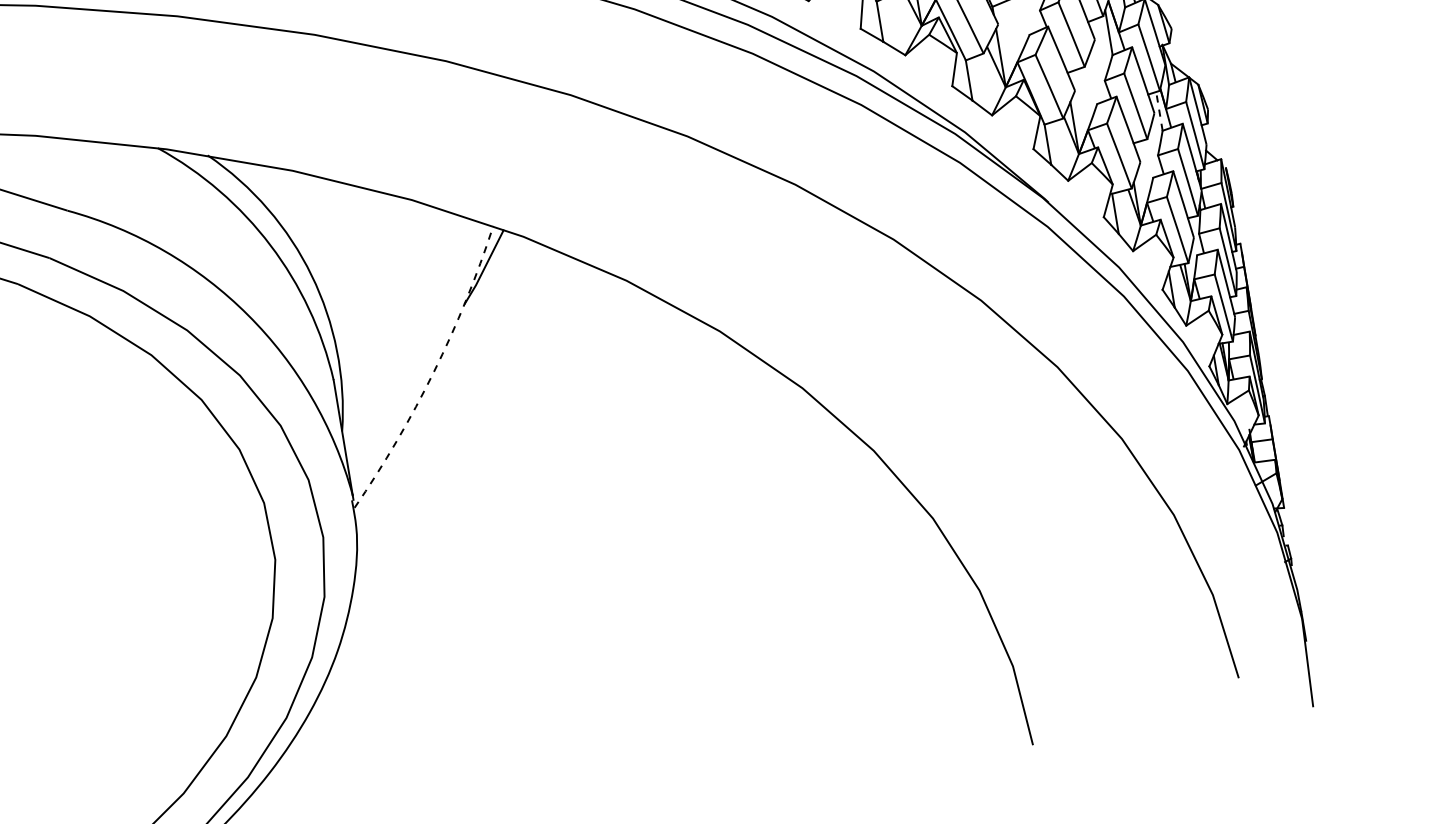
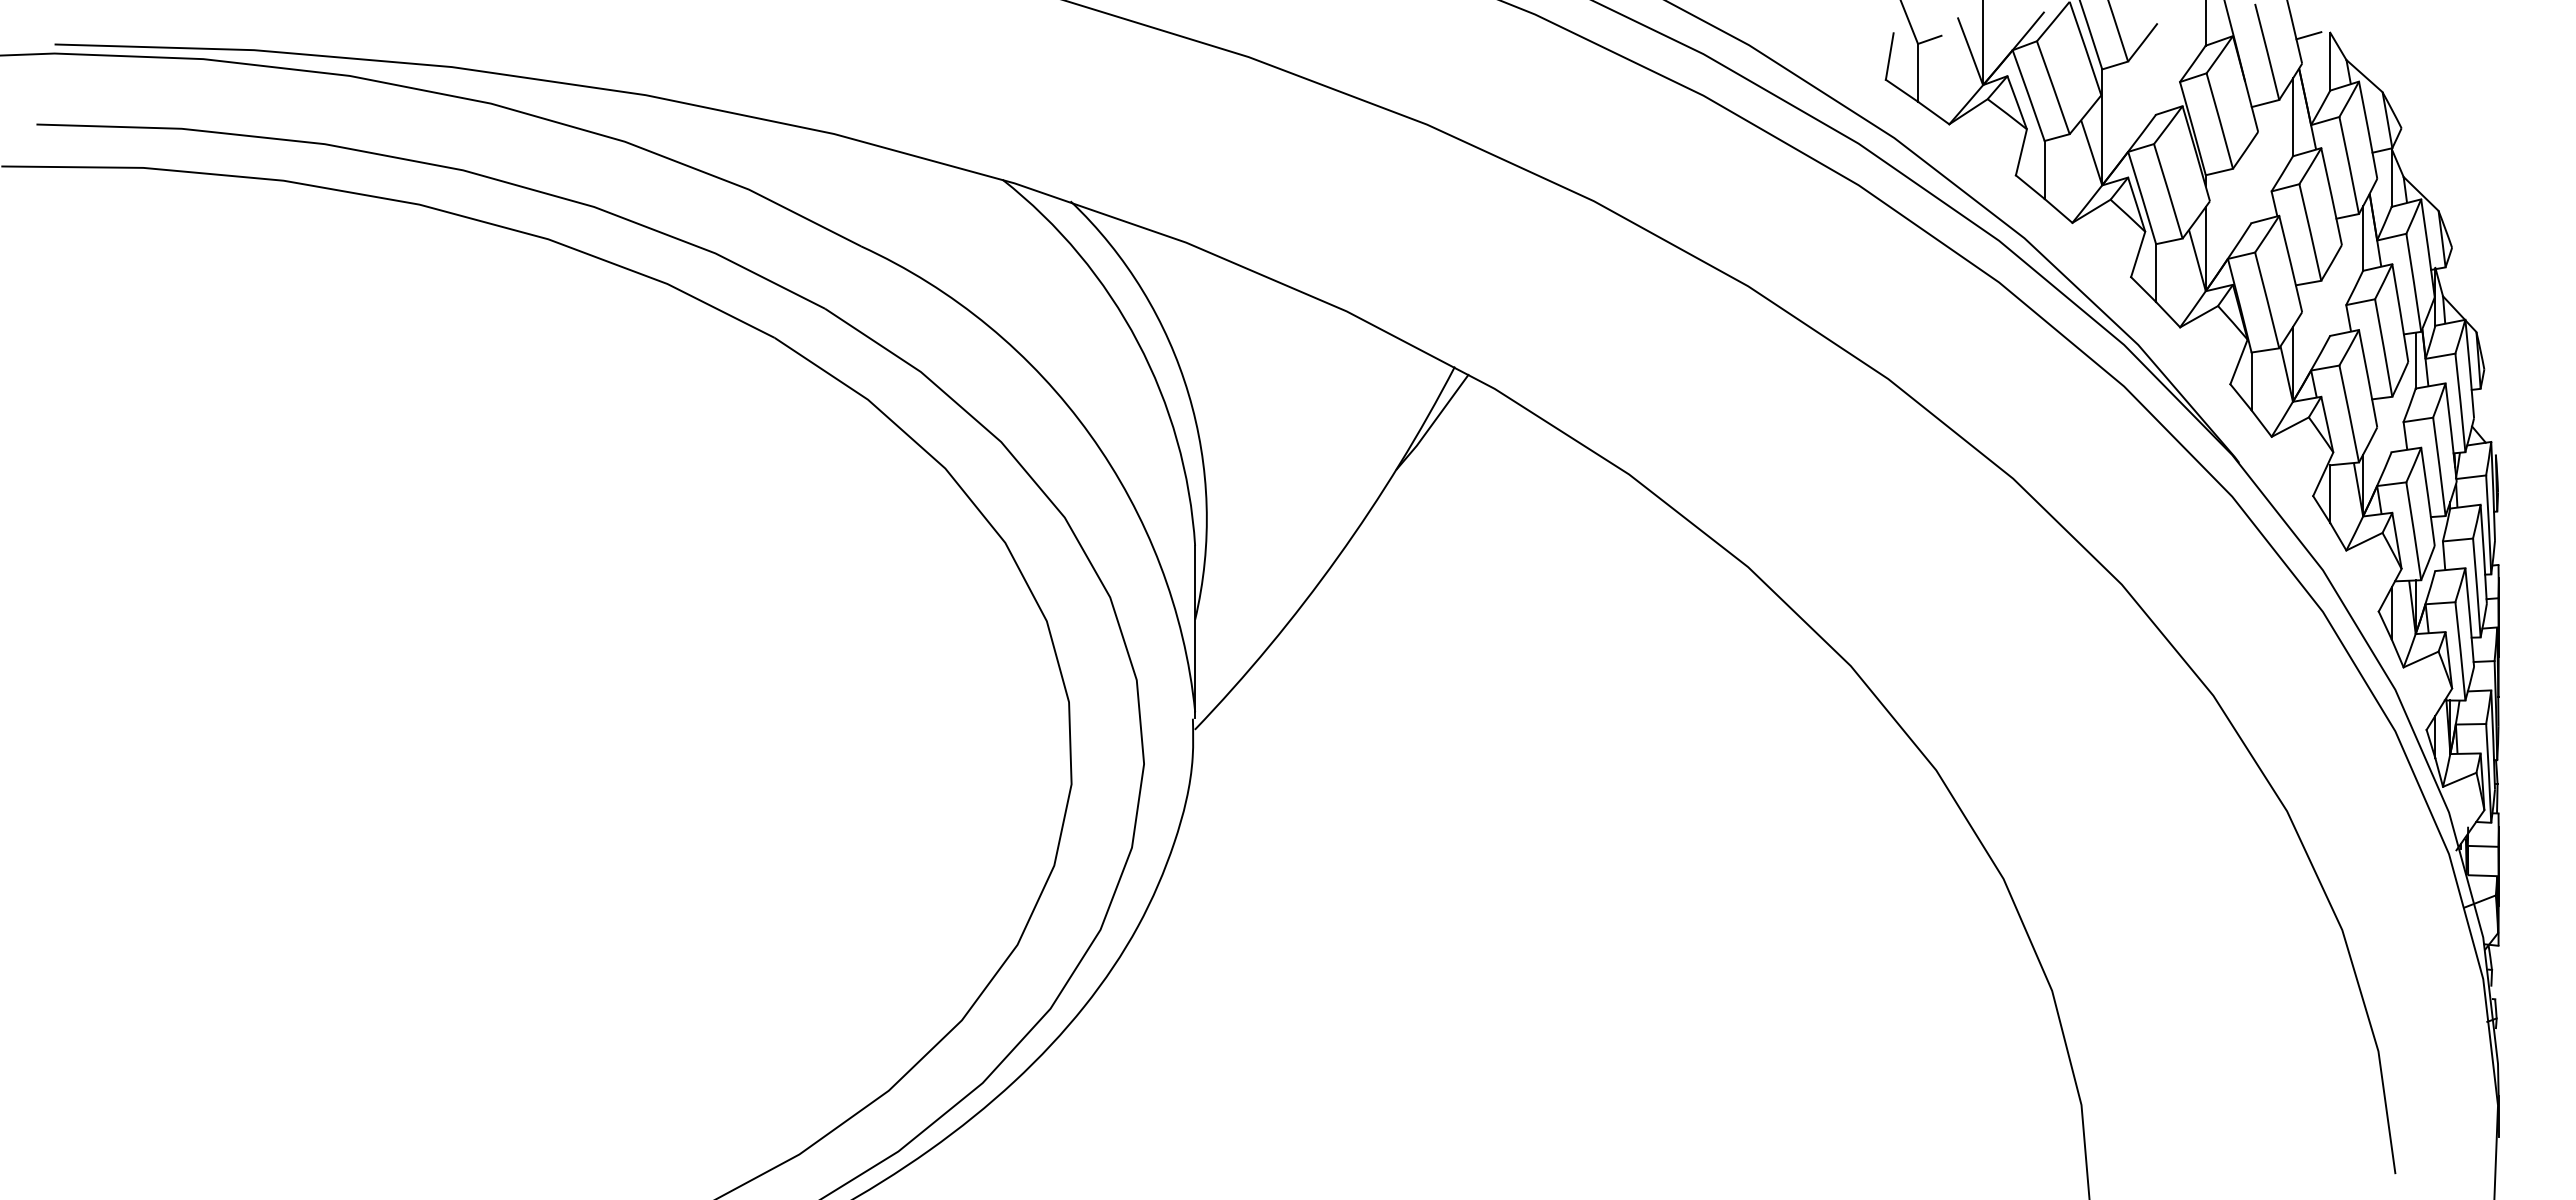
line: (1159, 111) -> (2415, 360), dashed -> solid
arc: (433, 371) -> (1337, 557), dashed -> solid

